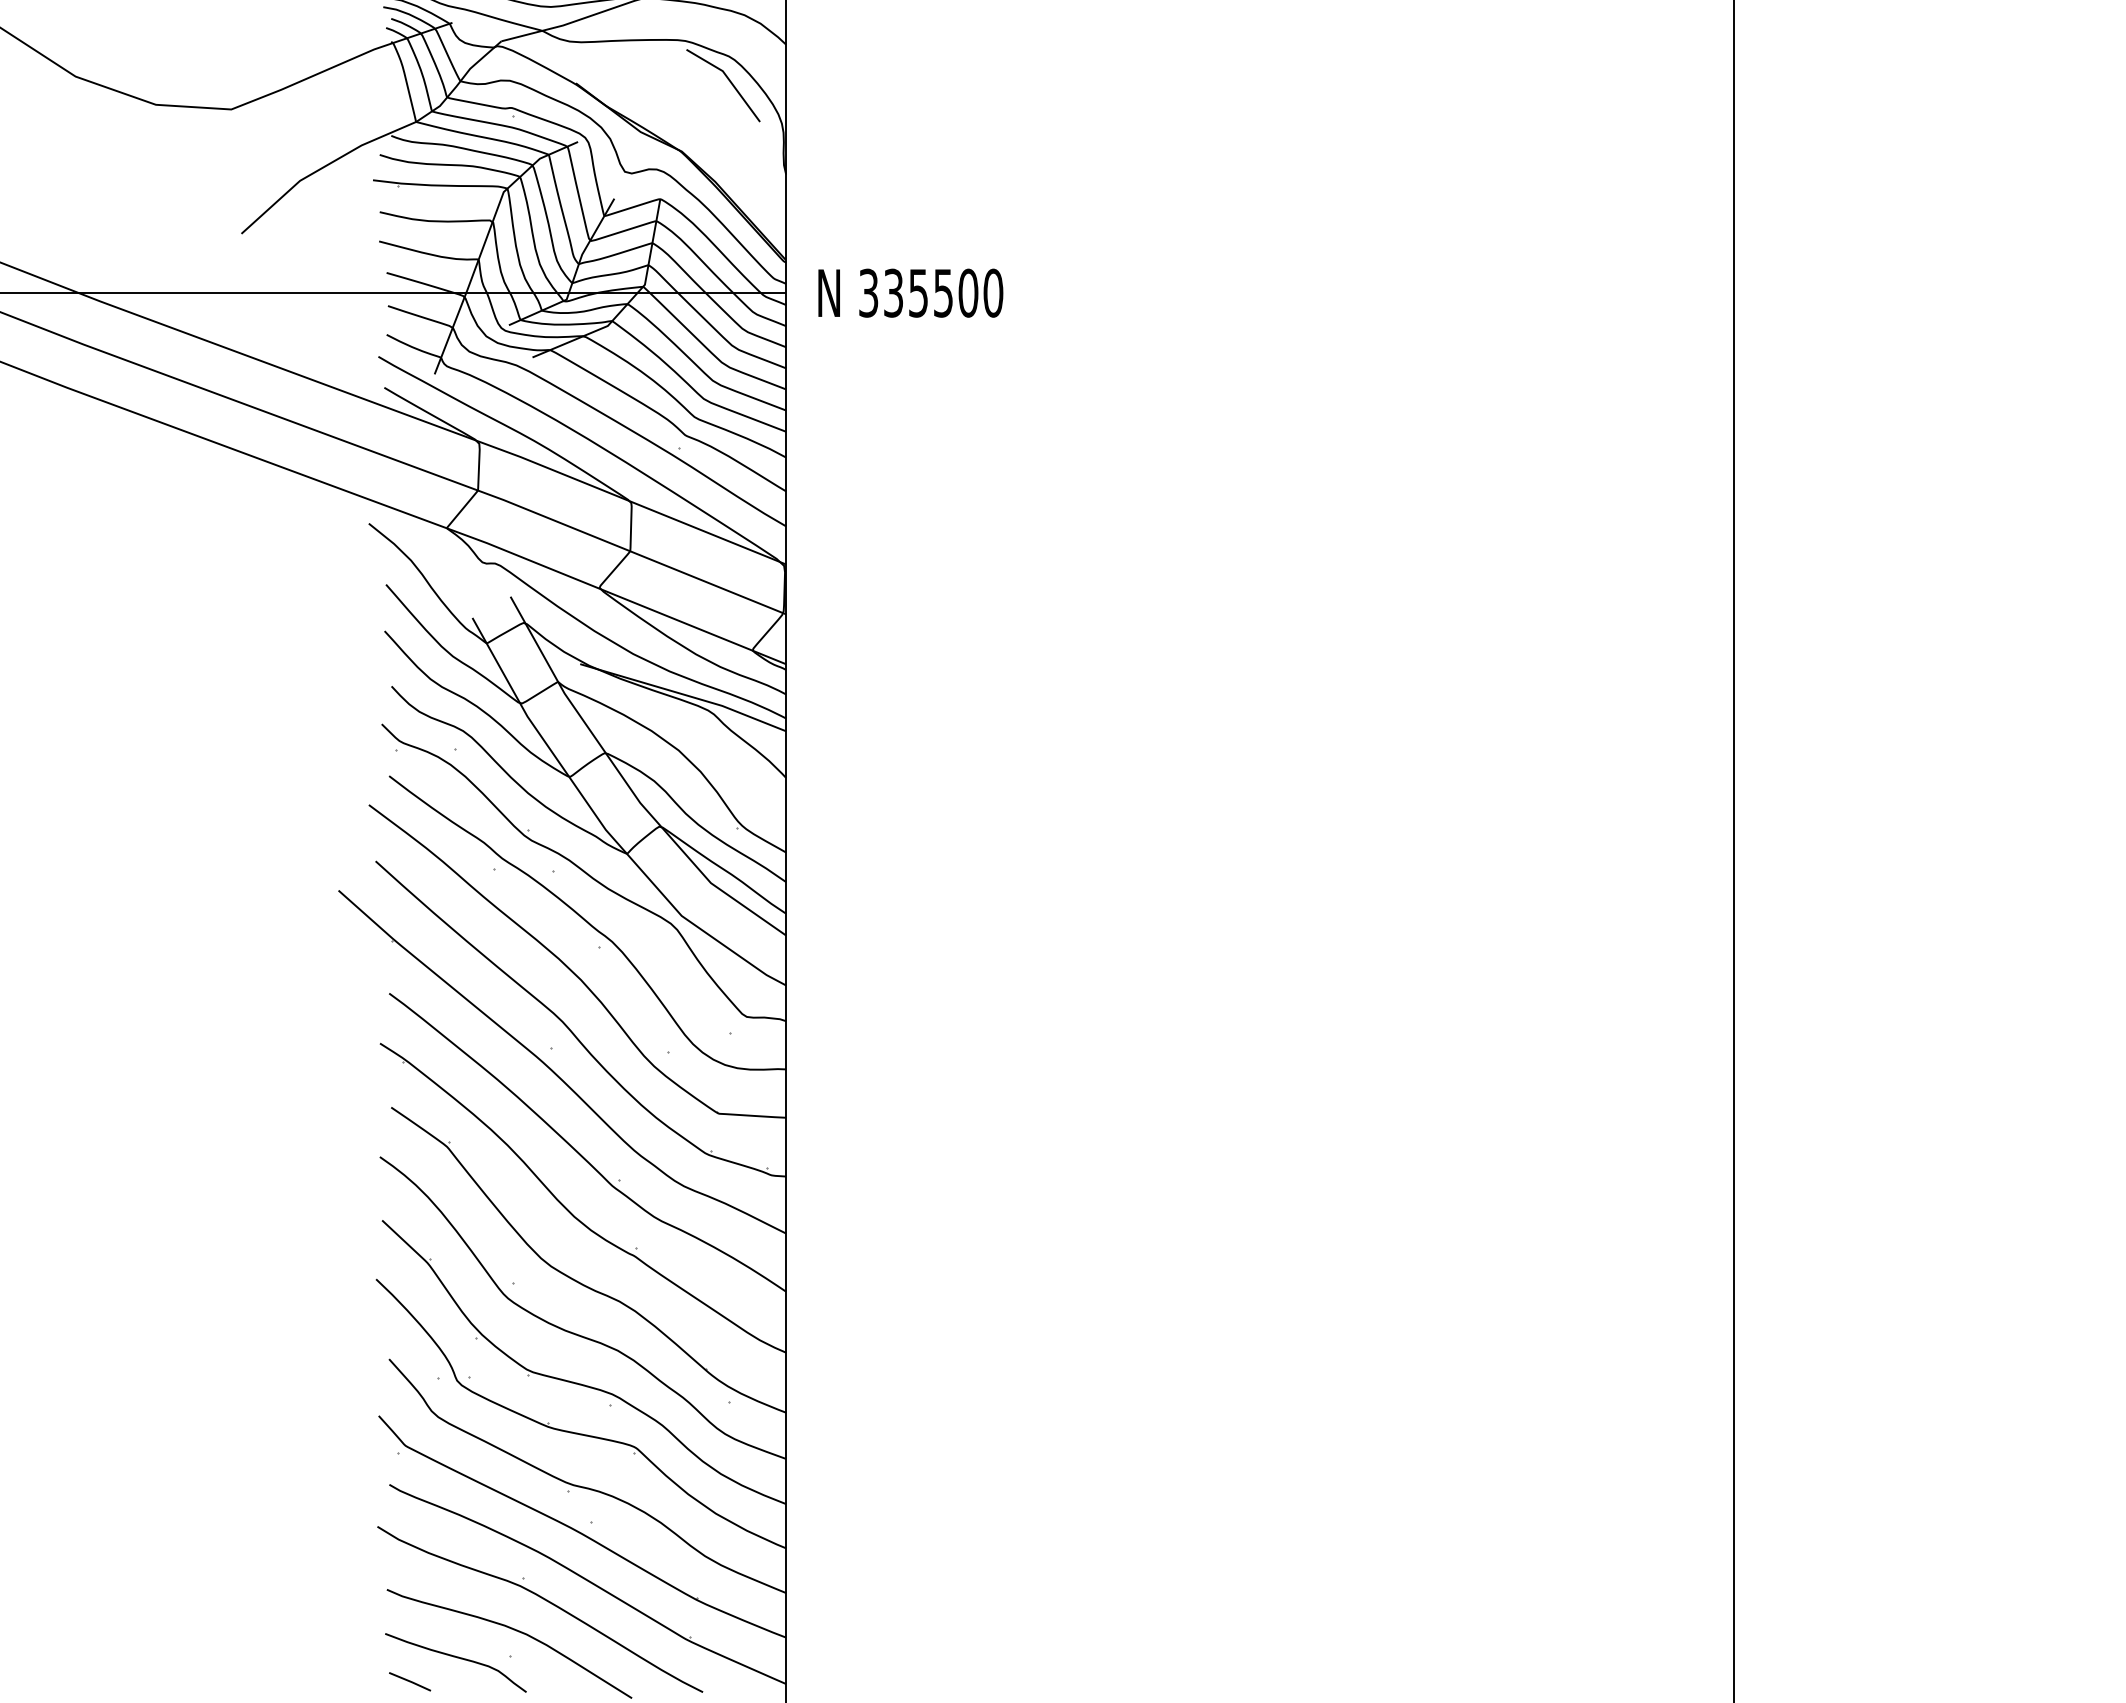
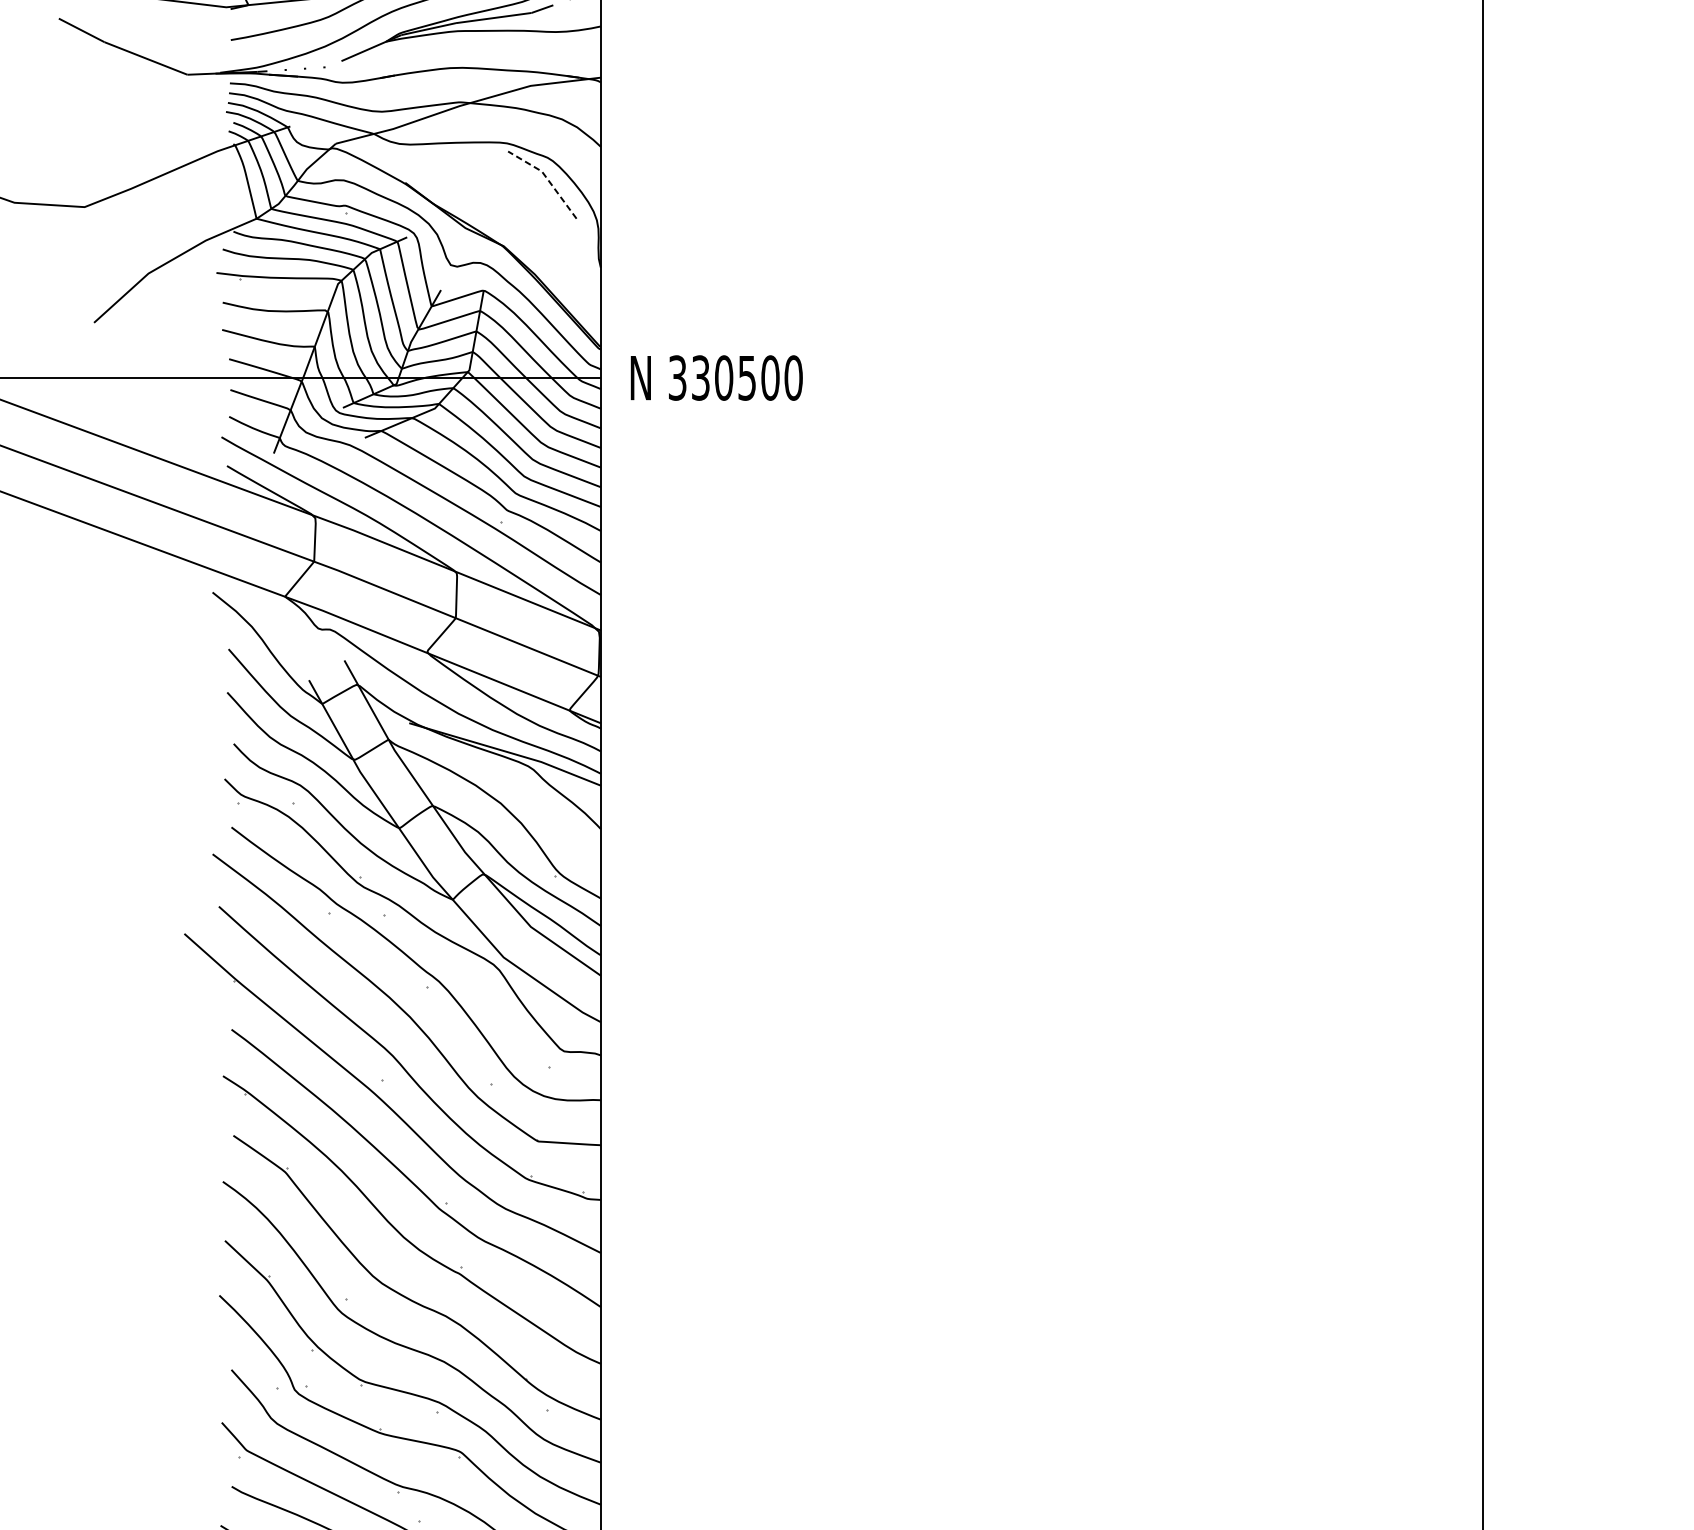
line: (728, 79) -> (547, 179), solid -> dashed
text: (918, 292) -> (723, 377), 335500 -> 330500

